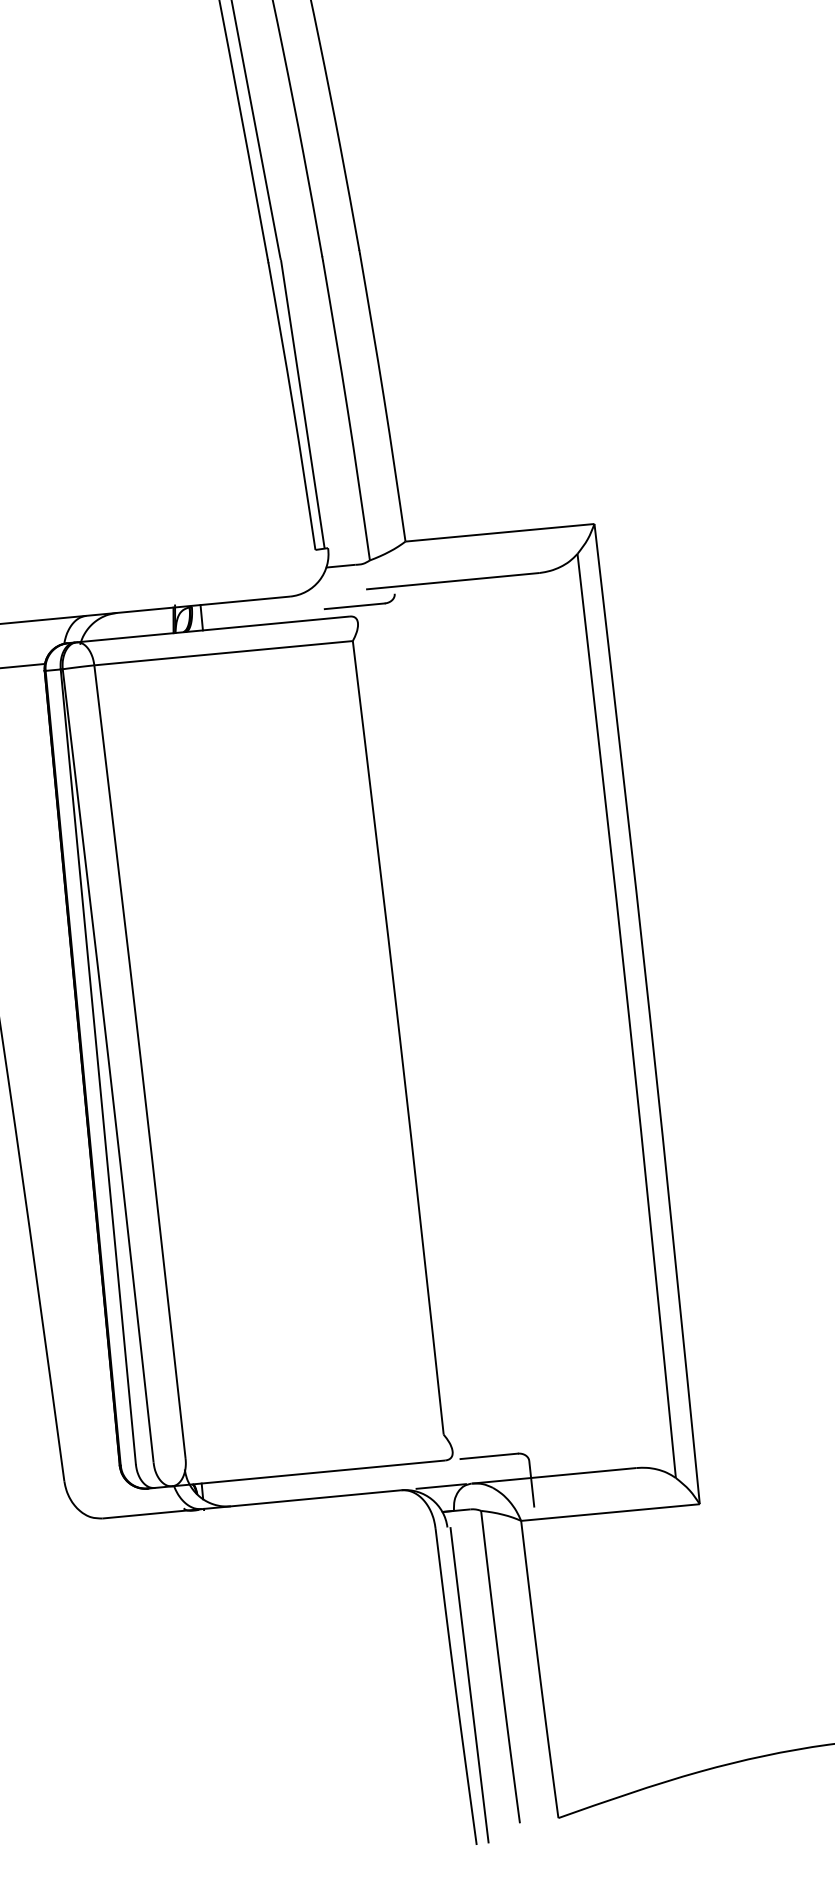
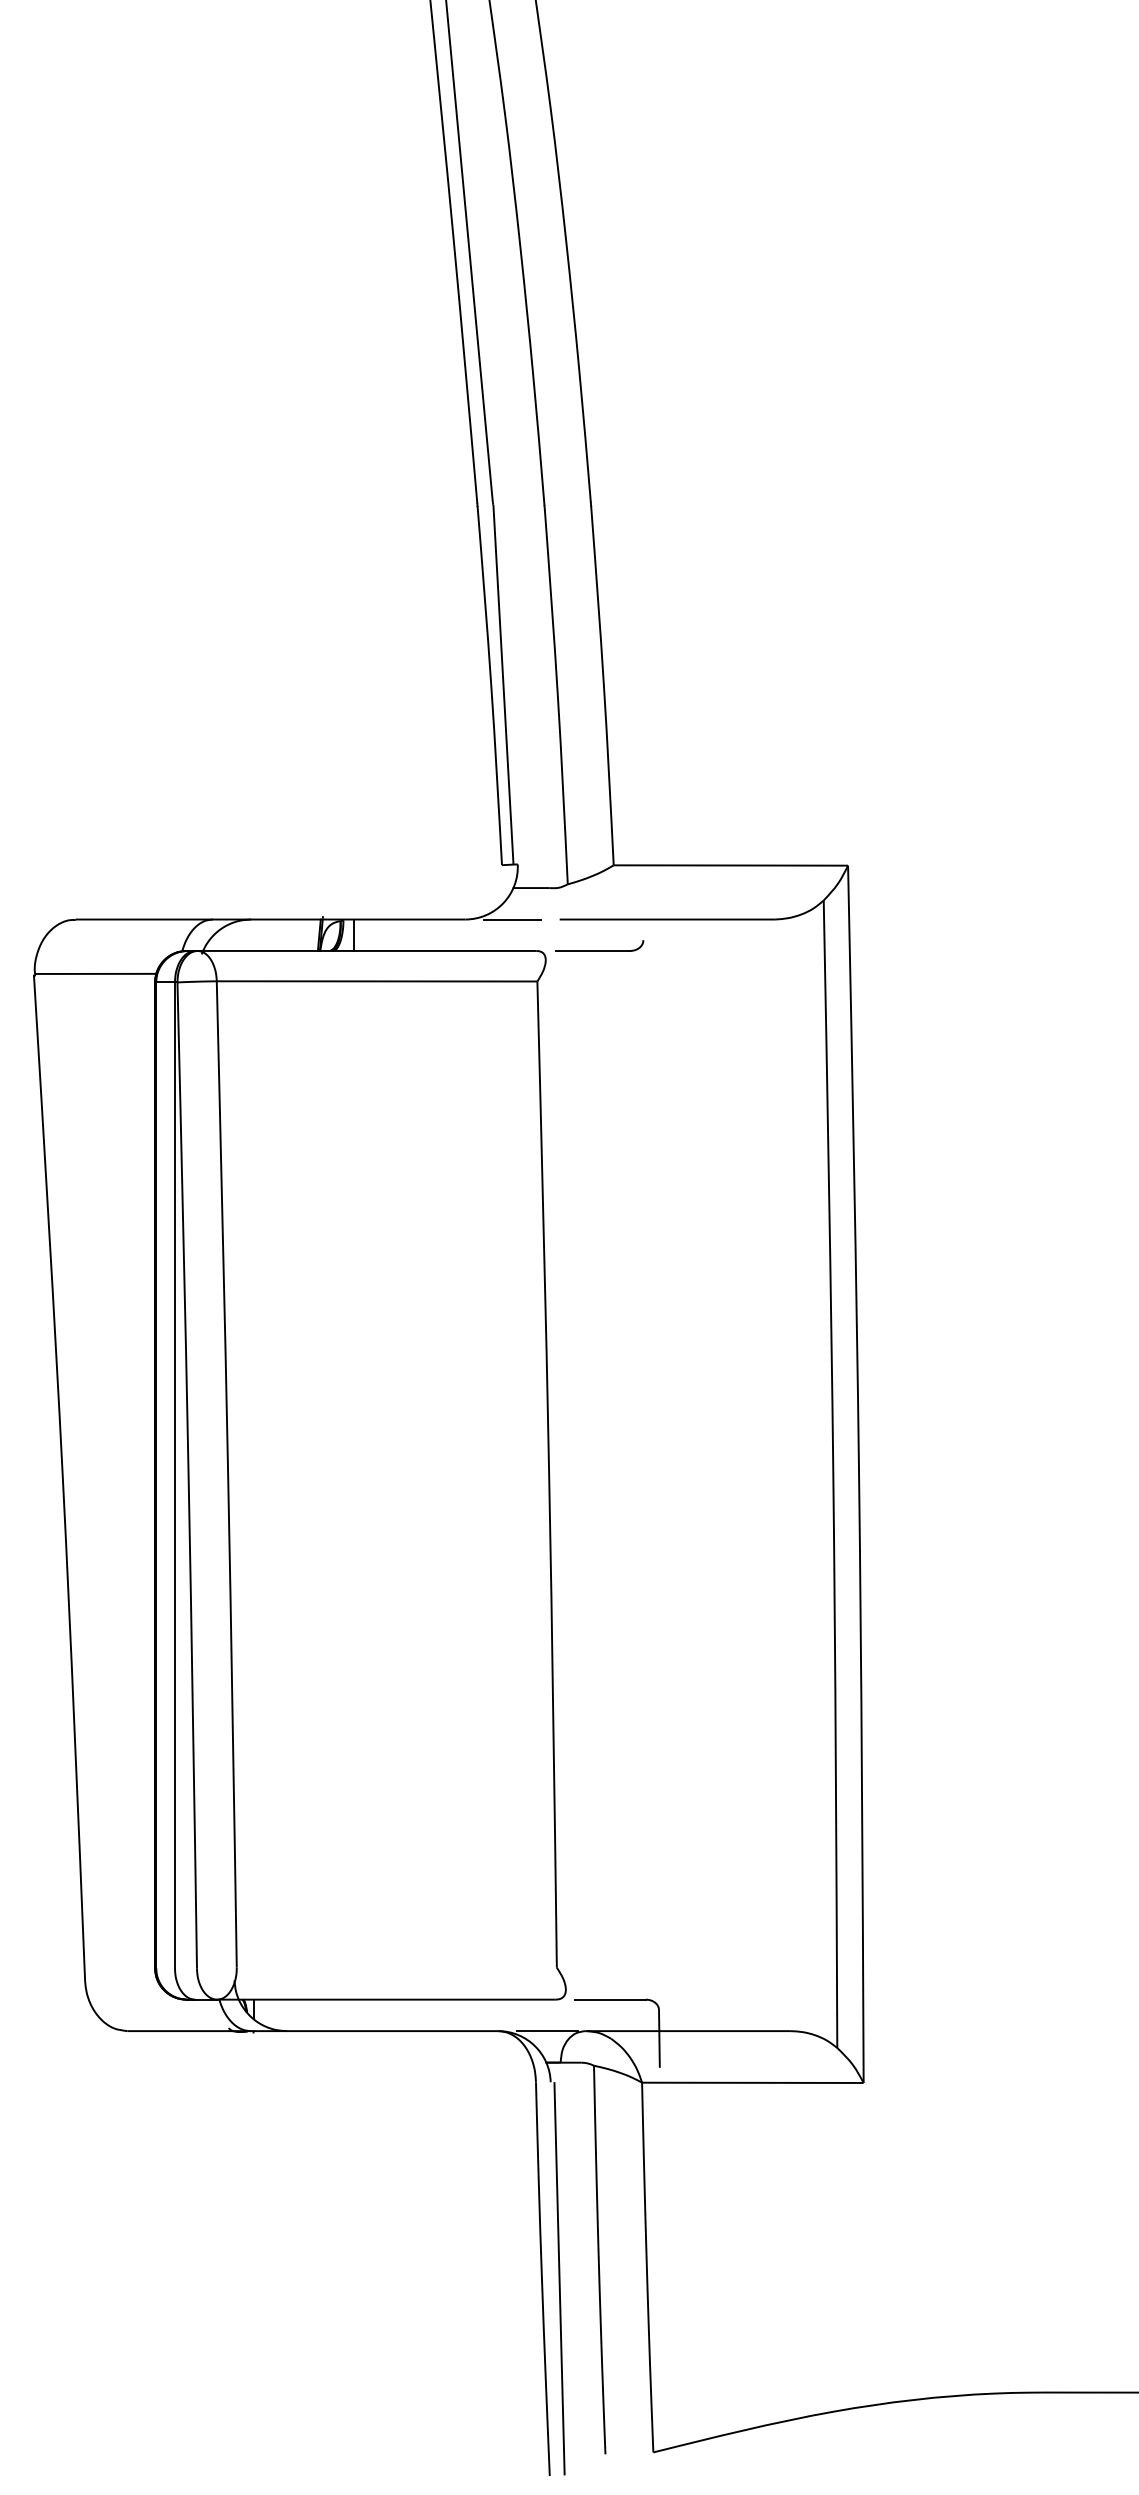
line: (328, 592) -> (512, 919), added
part: (359, 601) -> (599, 945), moved

